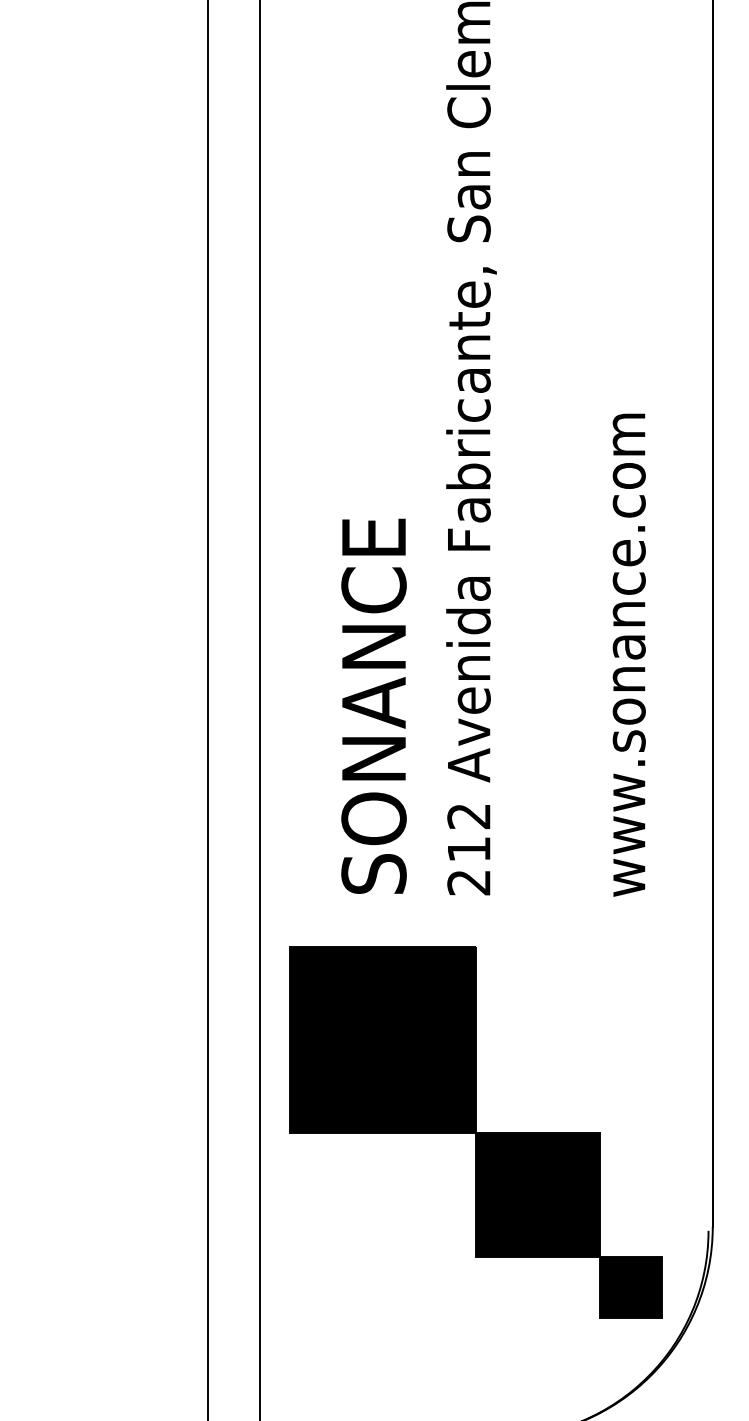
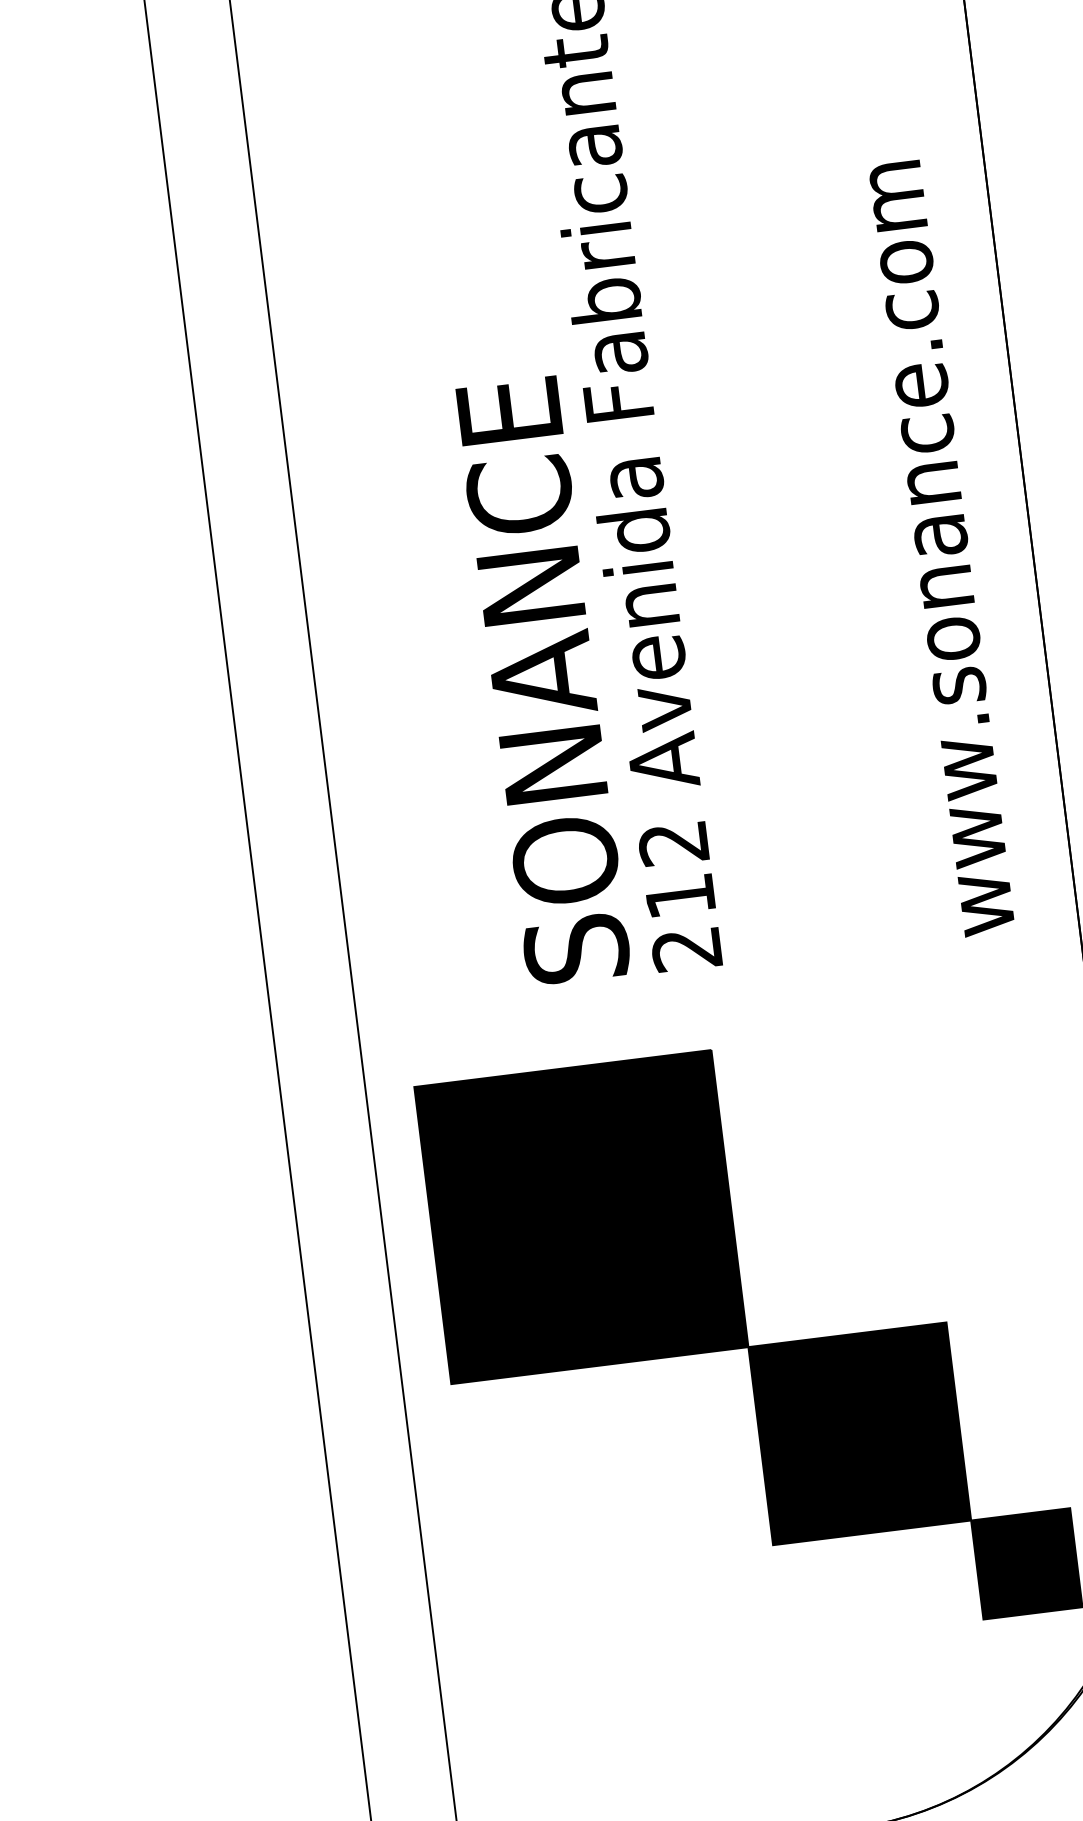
text: (628, 654) -> (940, 547), moved
text: (373, 705) -> (542, 679), moved

